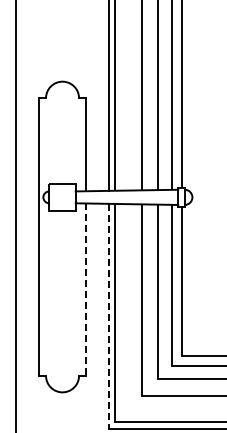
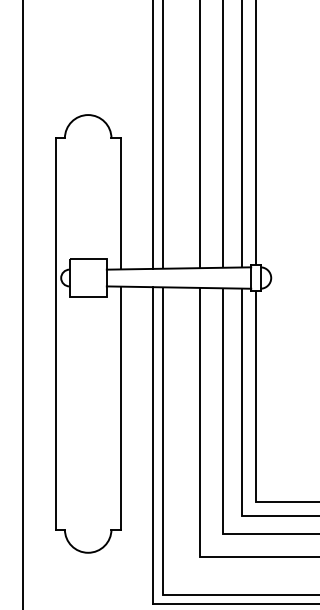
line: (85, 290) -> (120, 409), dashed -> solid
line: (108, 316) -> (152, 445), dashed -> solid

